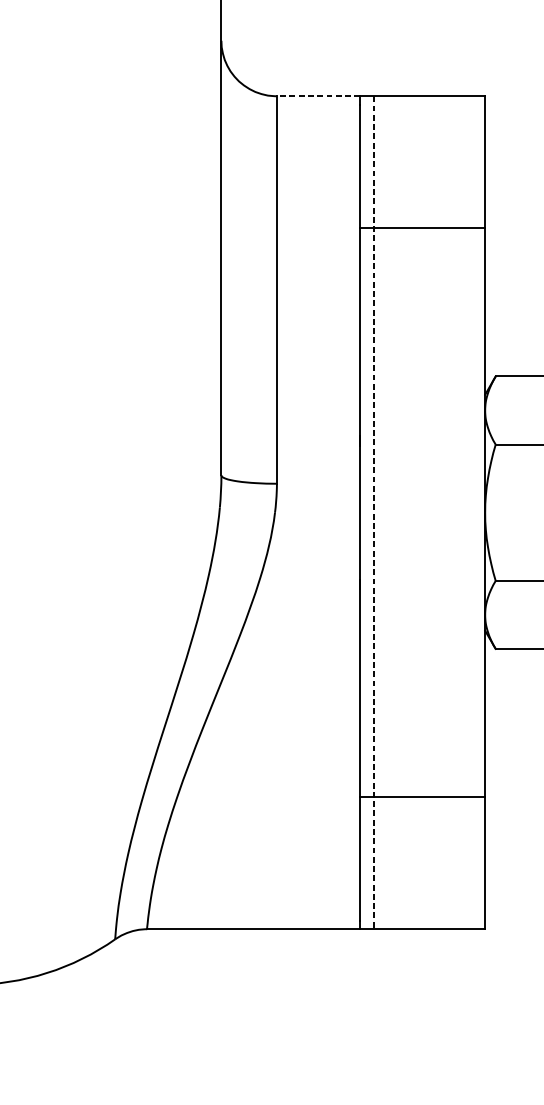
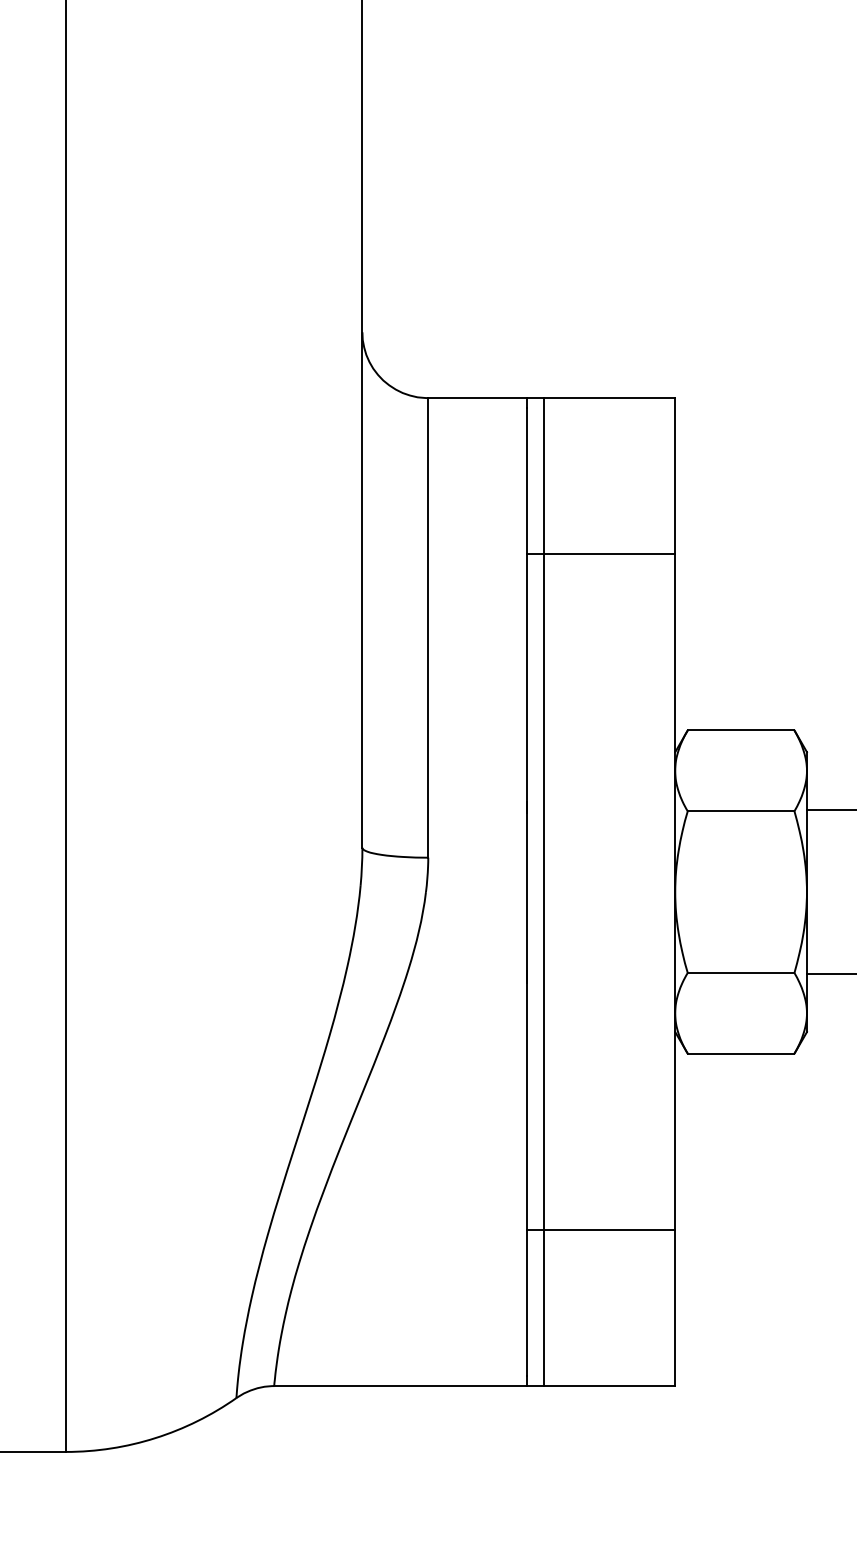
line: (318, 96) -> (477, 398), dashed -> solid
line: (374, 513) -> (543, 892), dashed -> solid

